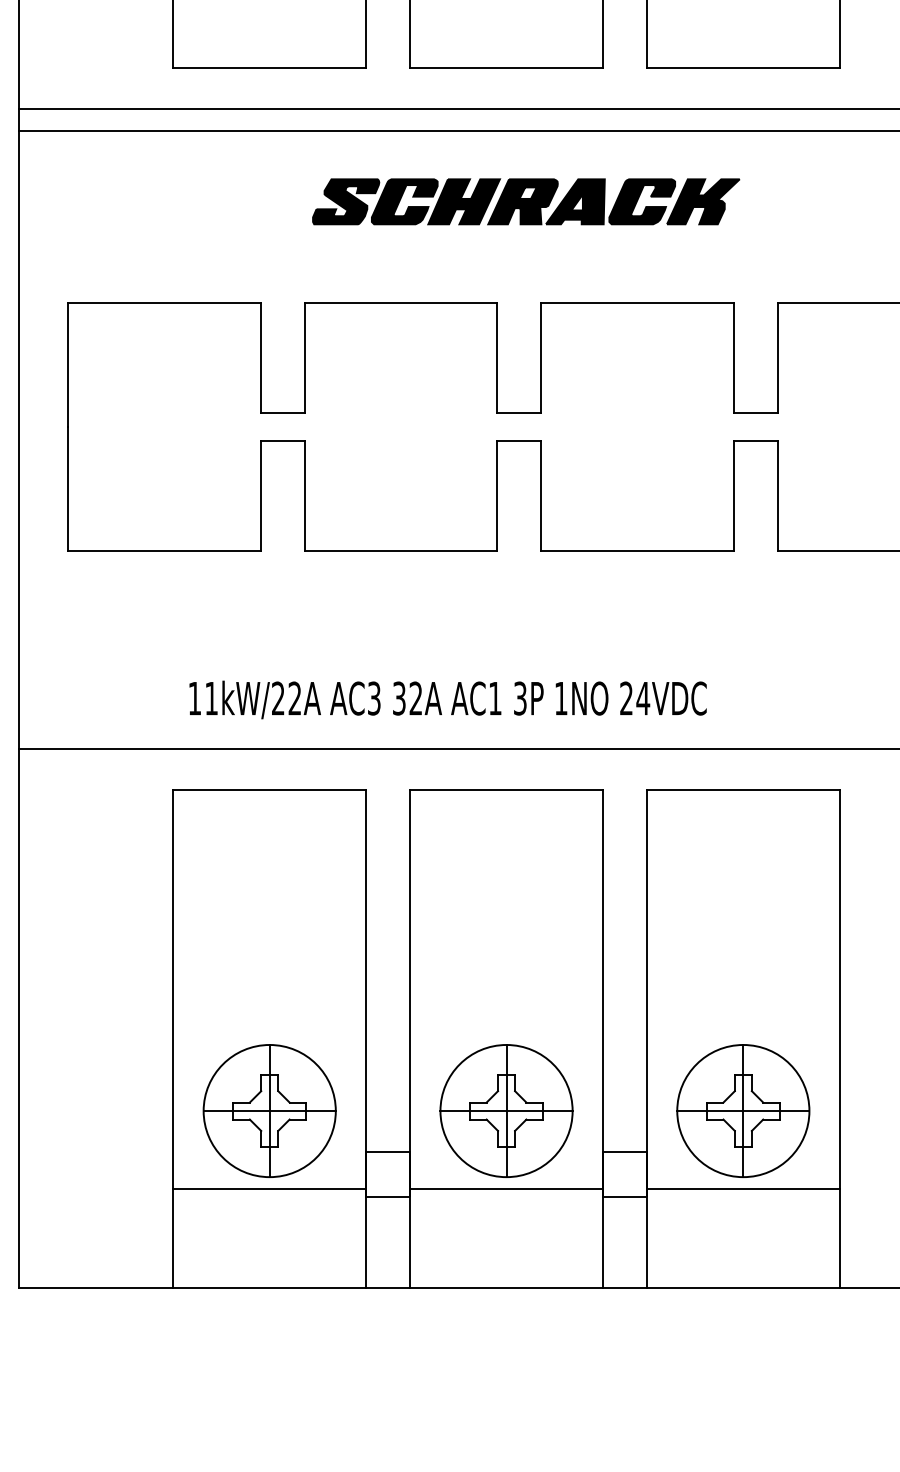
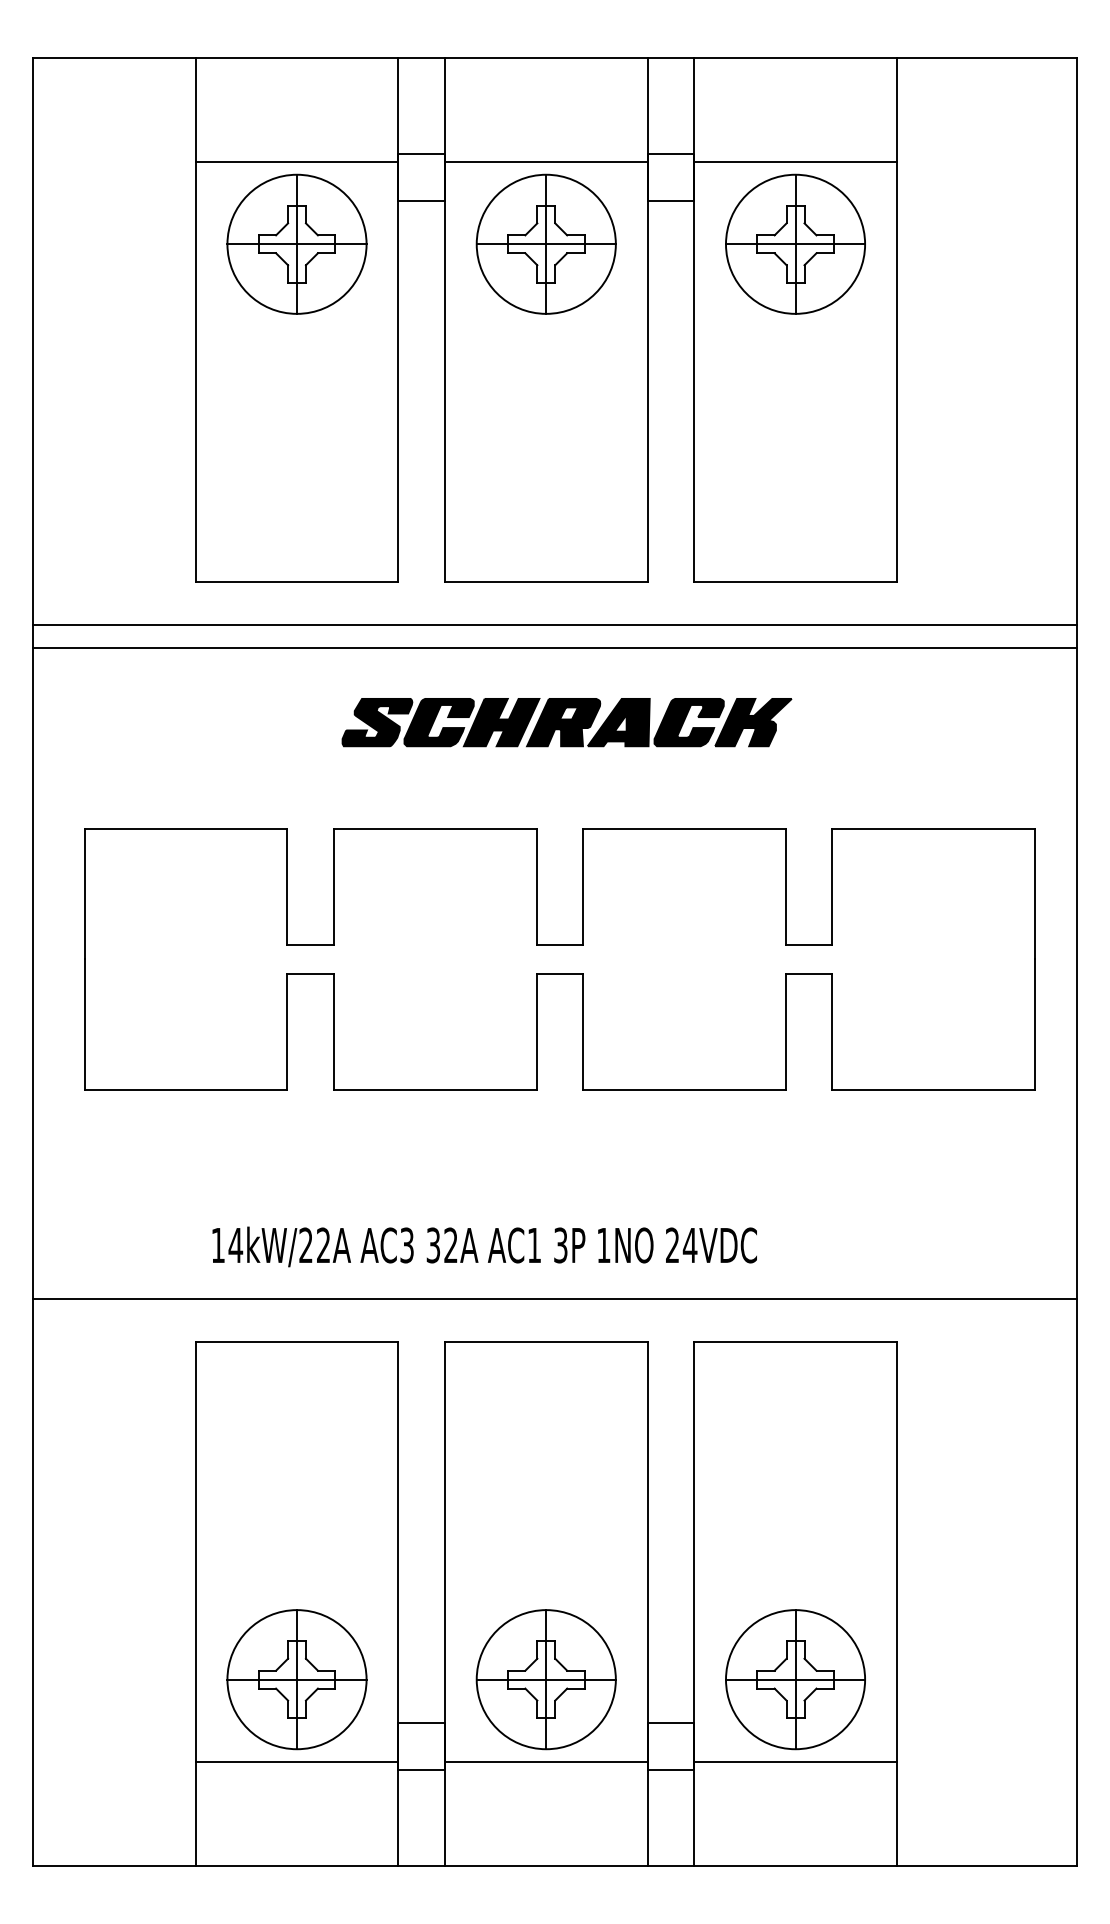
text: (211, 698) -> (235, 1245), 11kW/22A -> 14kW/22A

